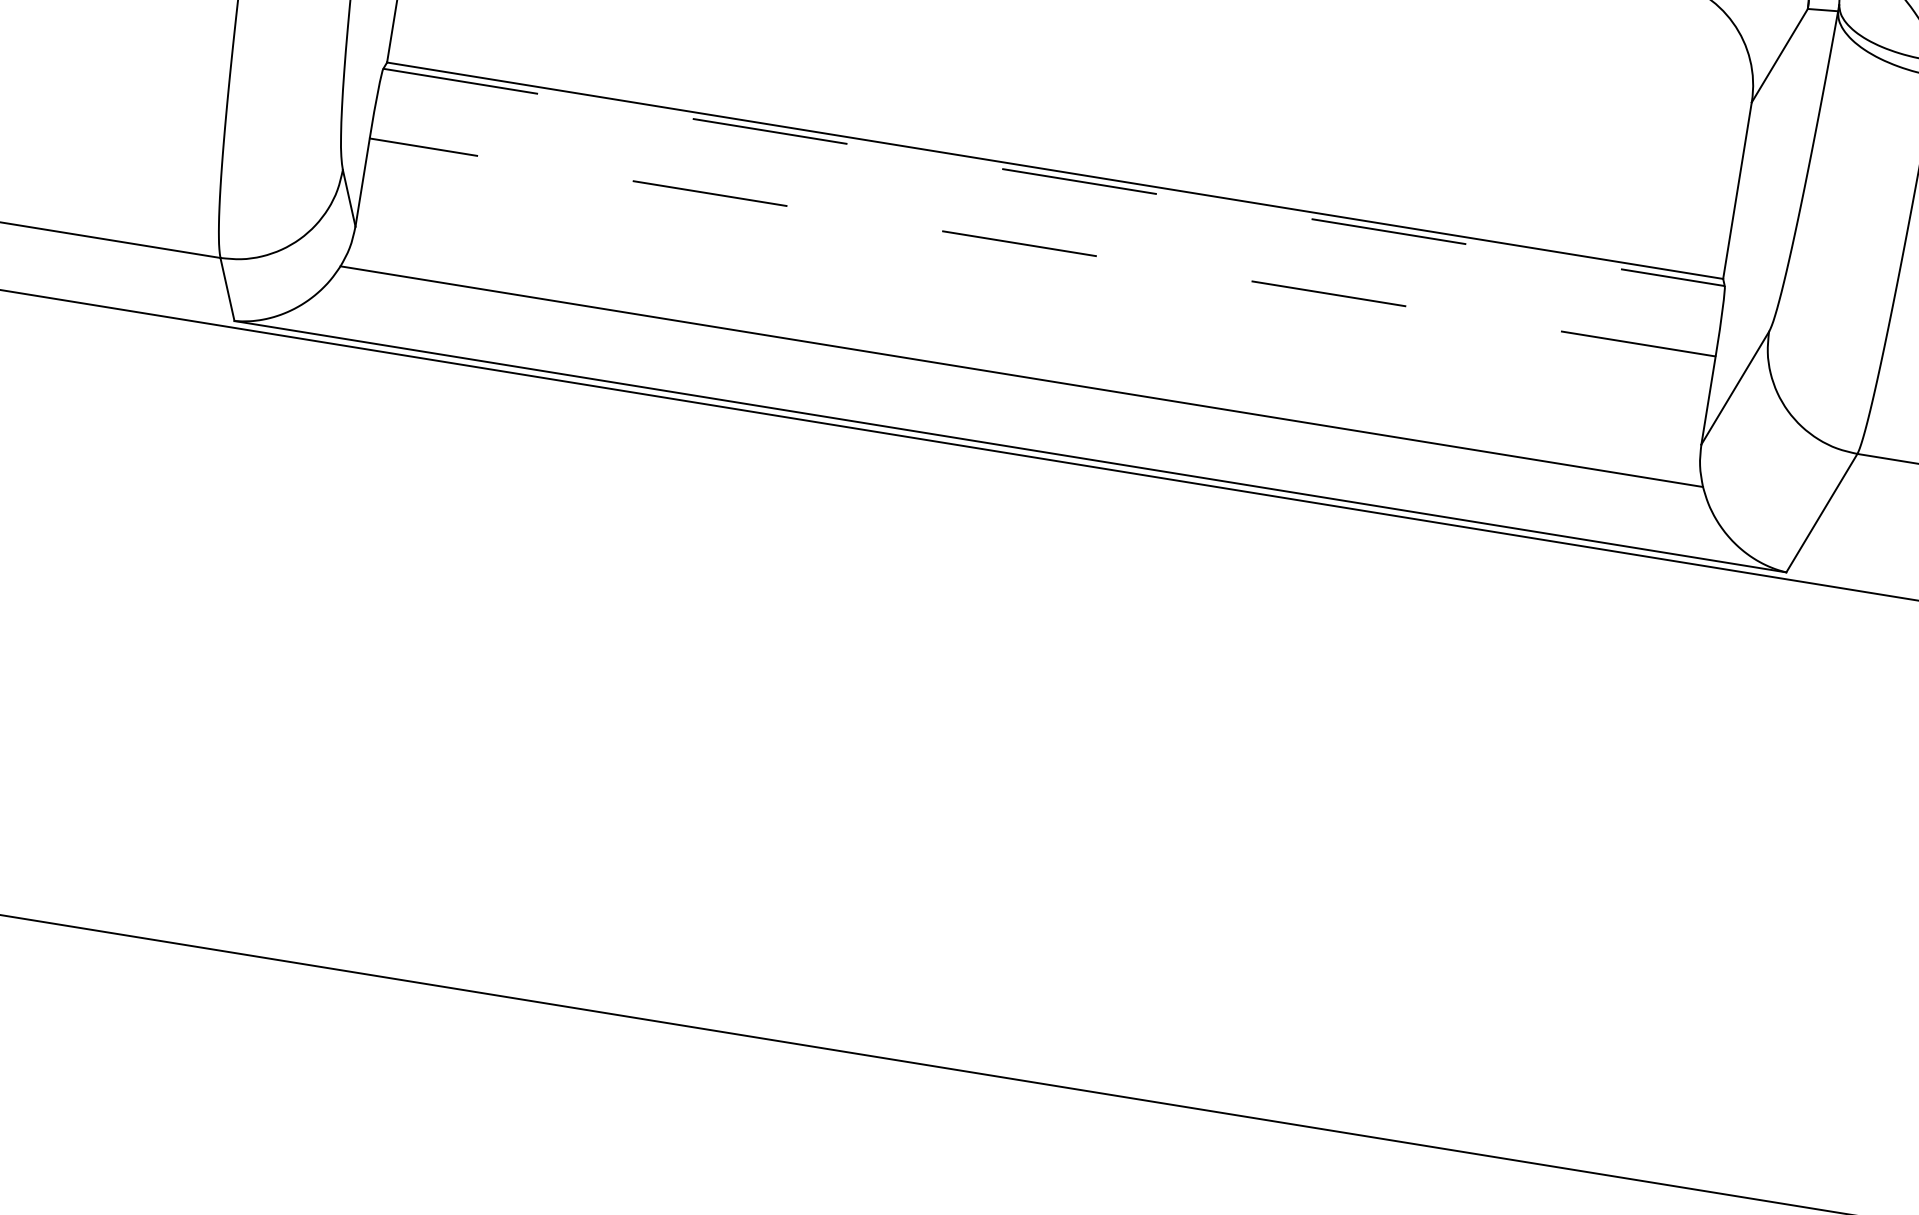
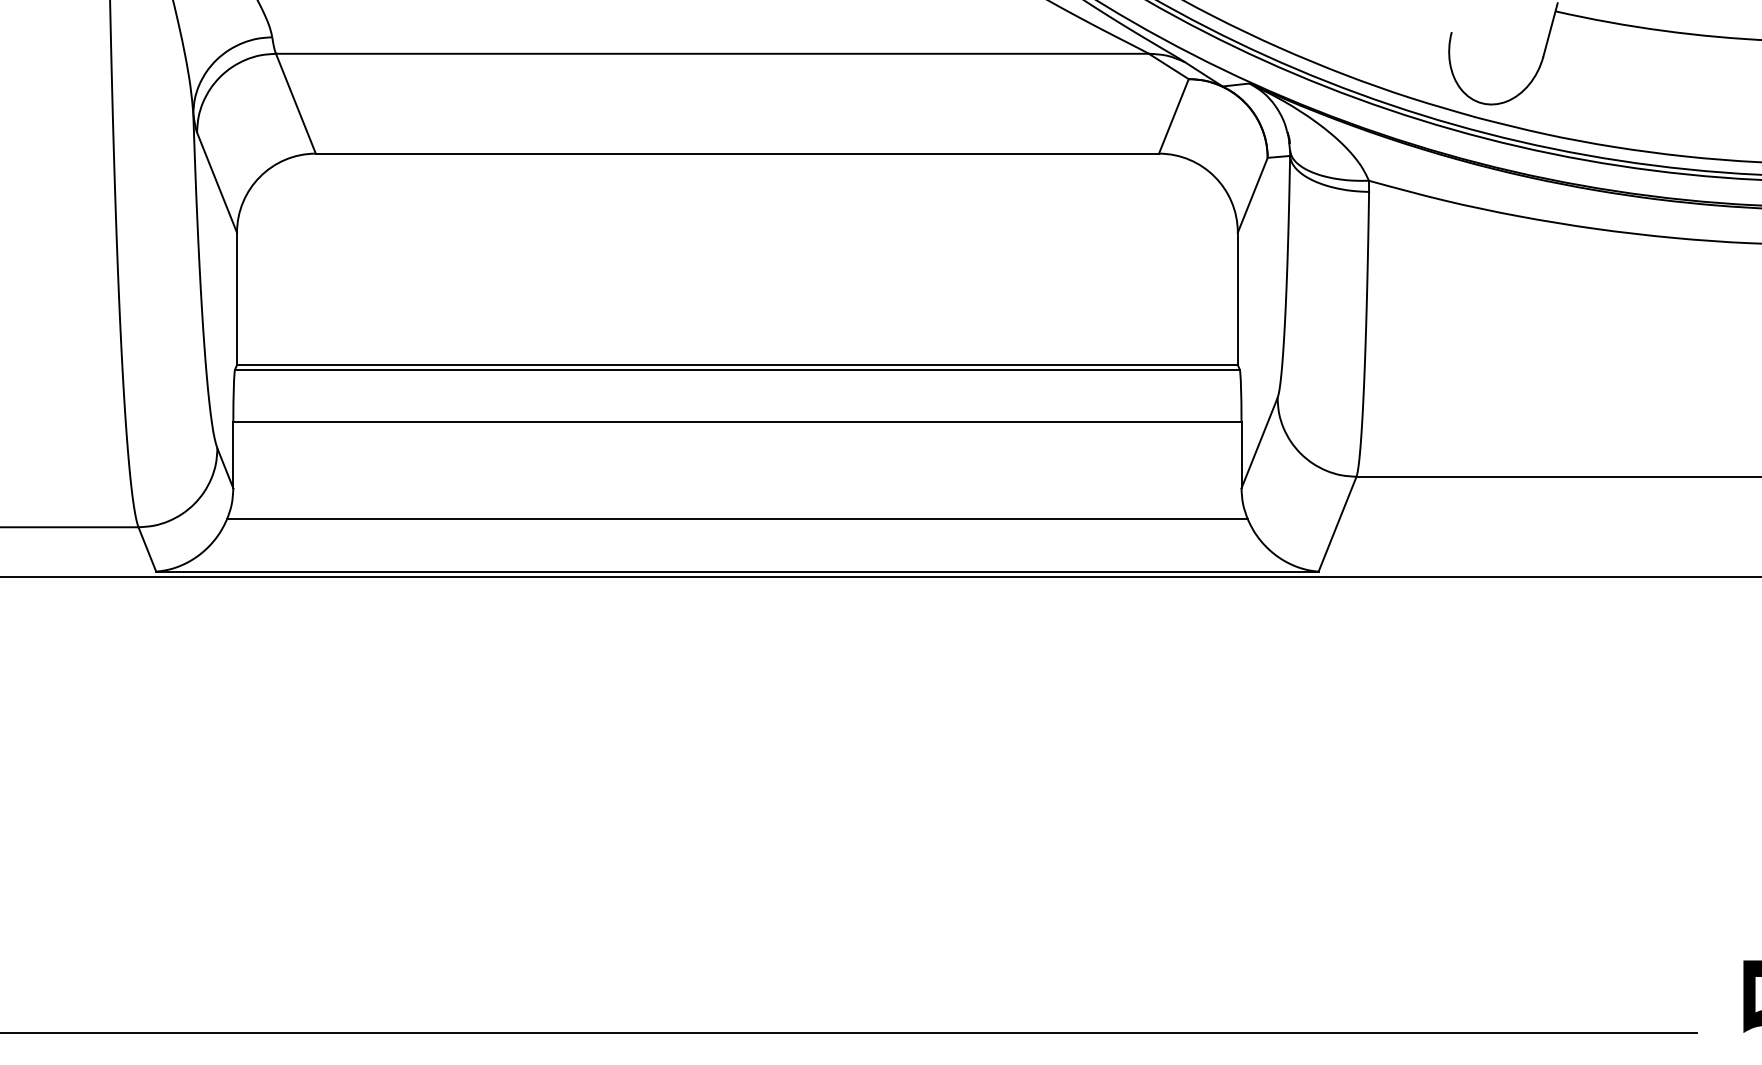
line: (1054, 176) -> (737, 369), dashed -> solid
line: (1041, 247) -> (736, 422), dashed -> solid

